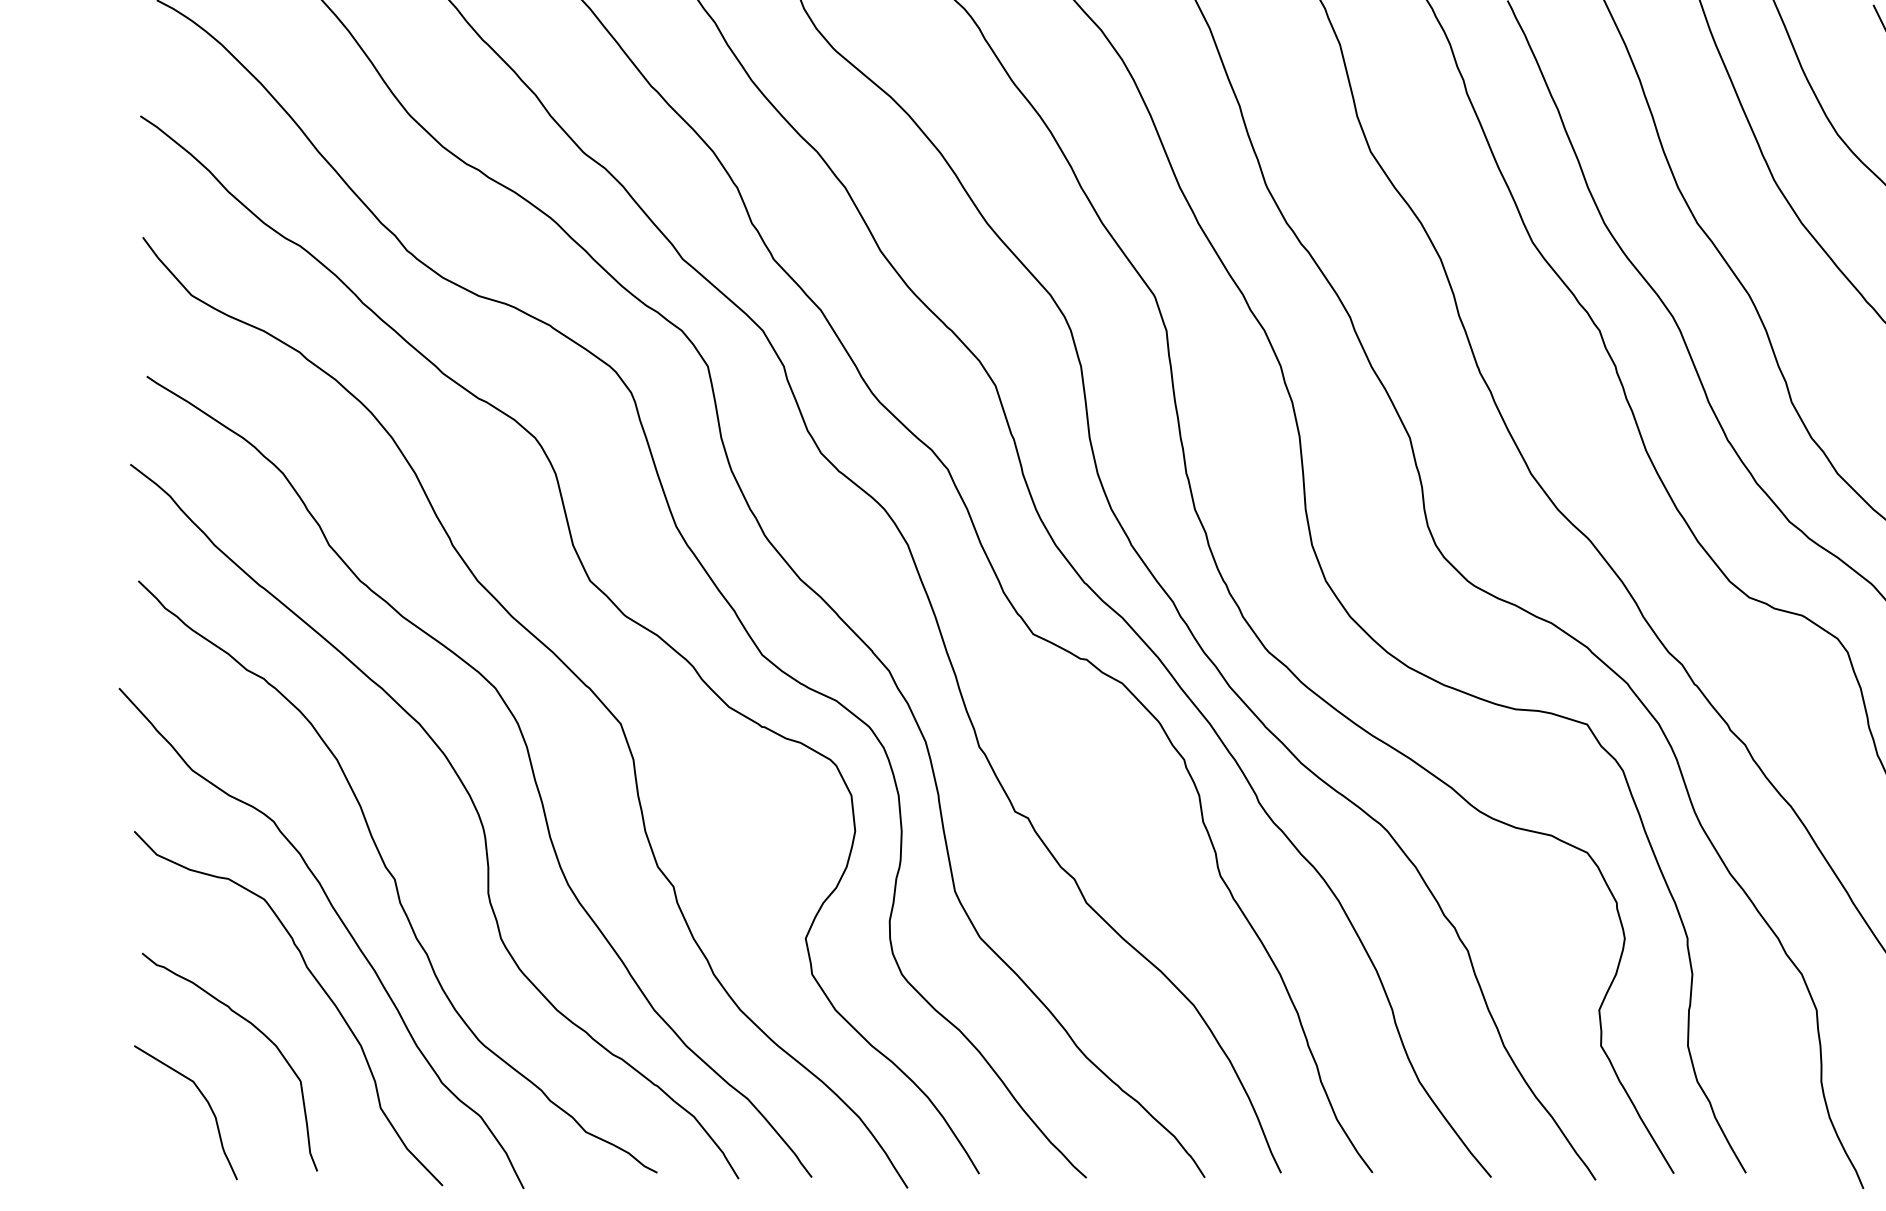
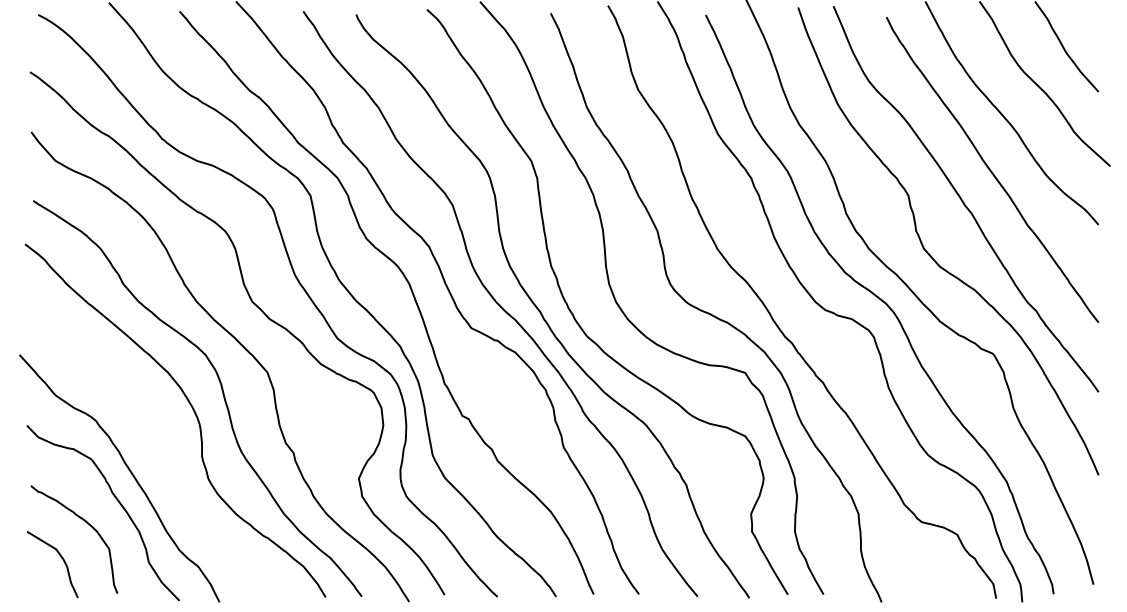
curve: (394, 875) -> (155, 447), removed

